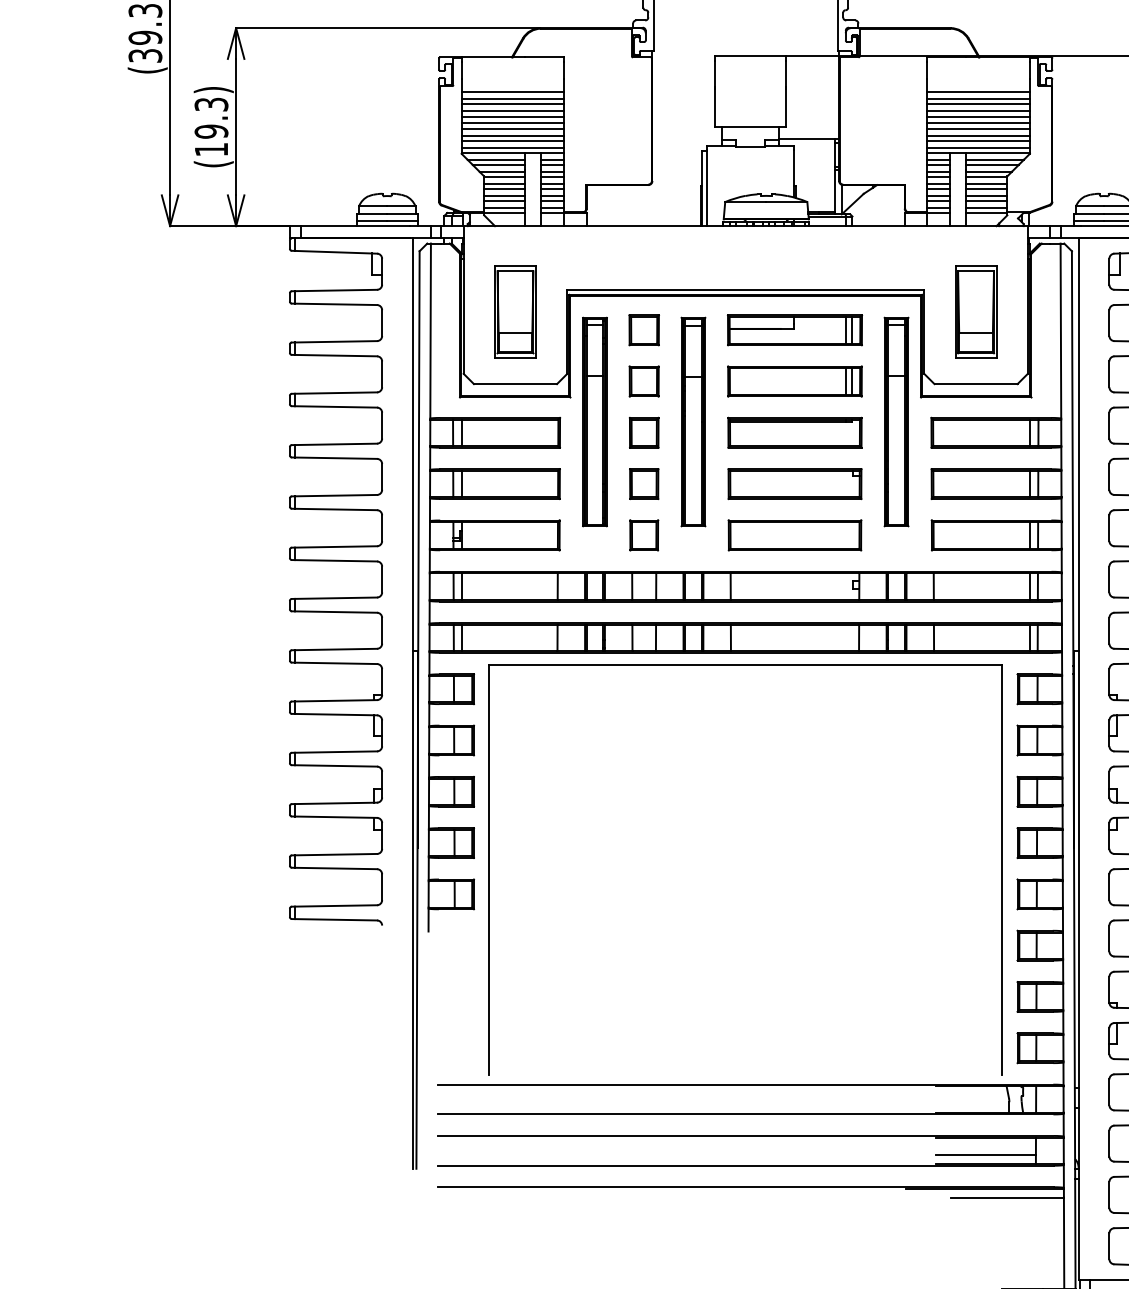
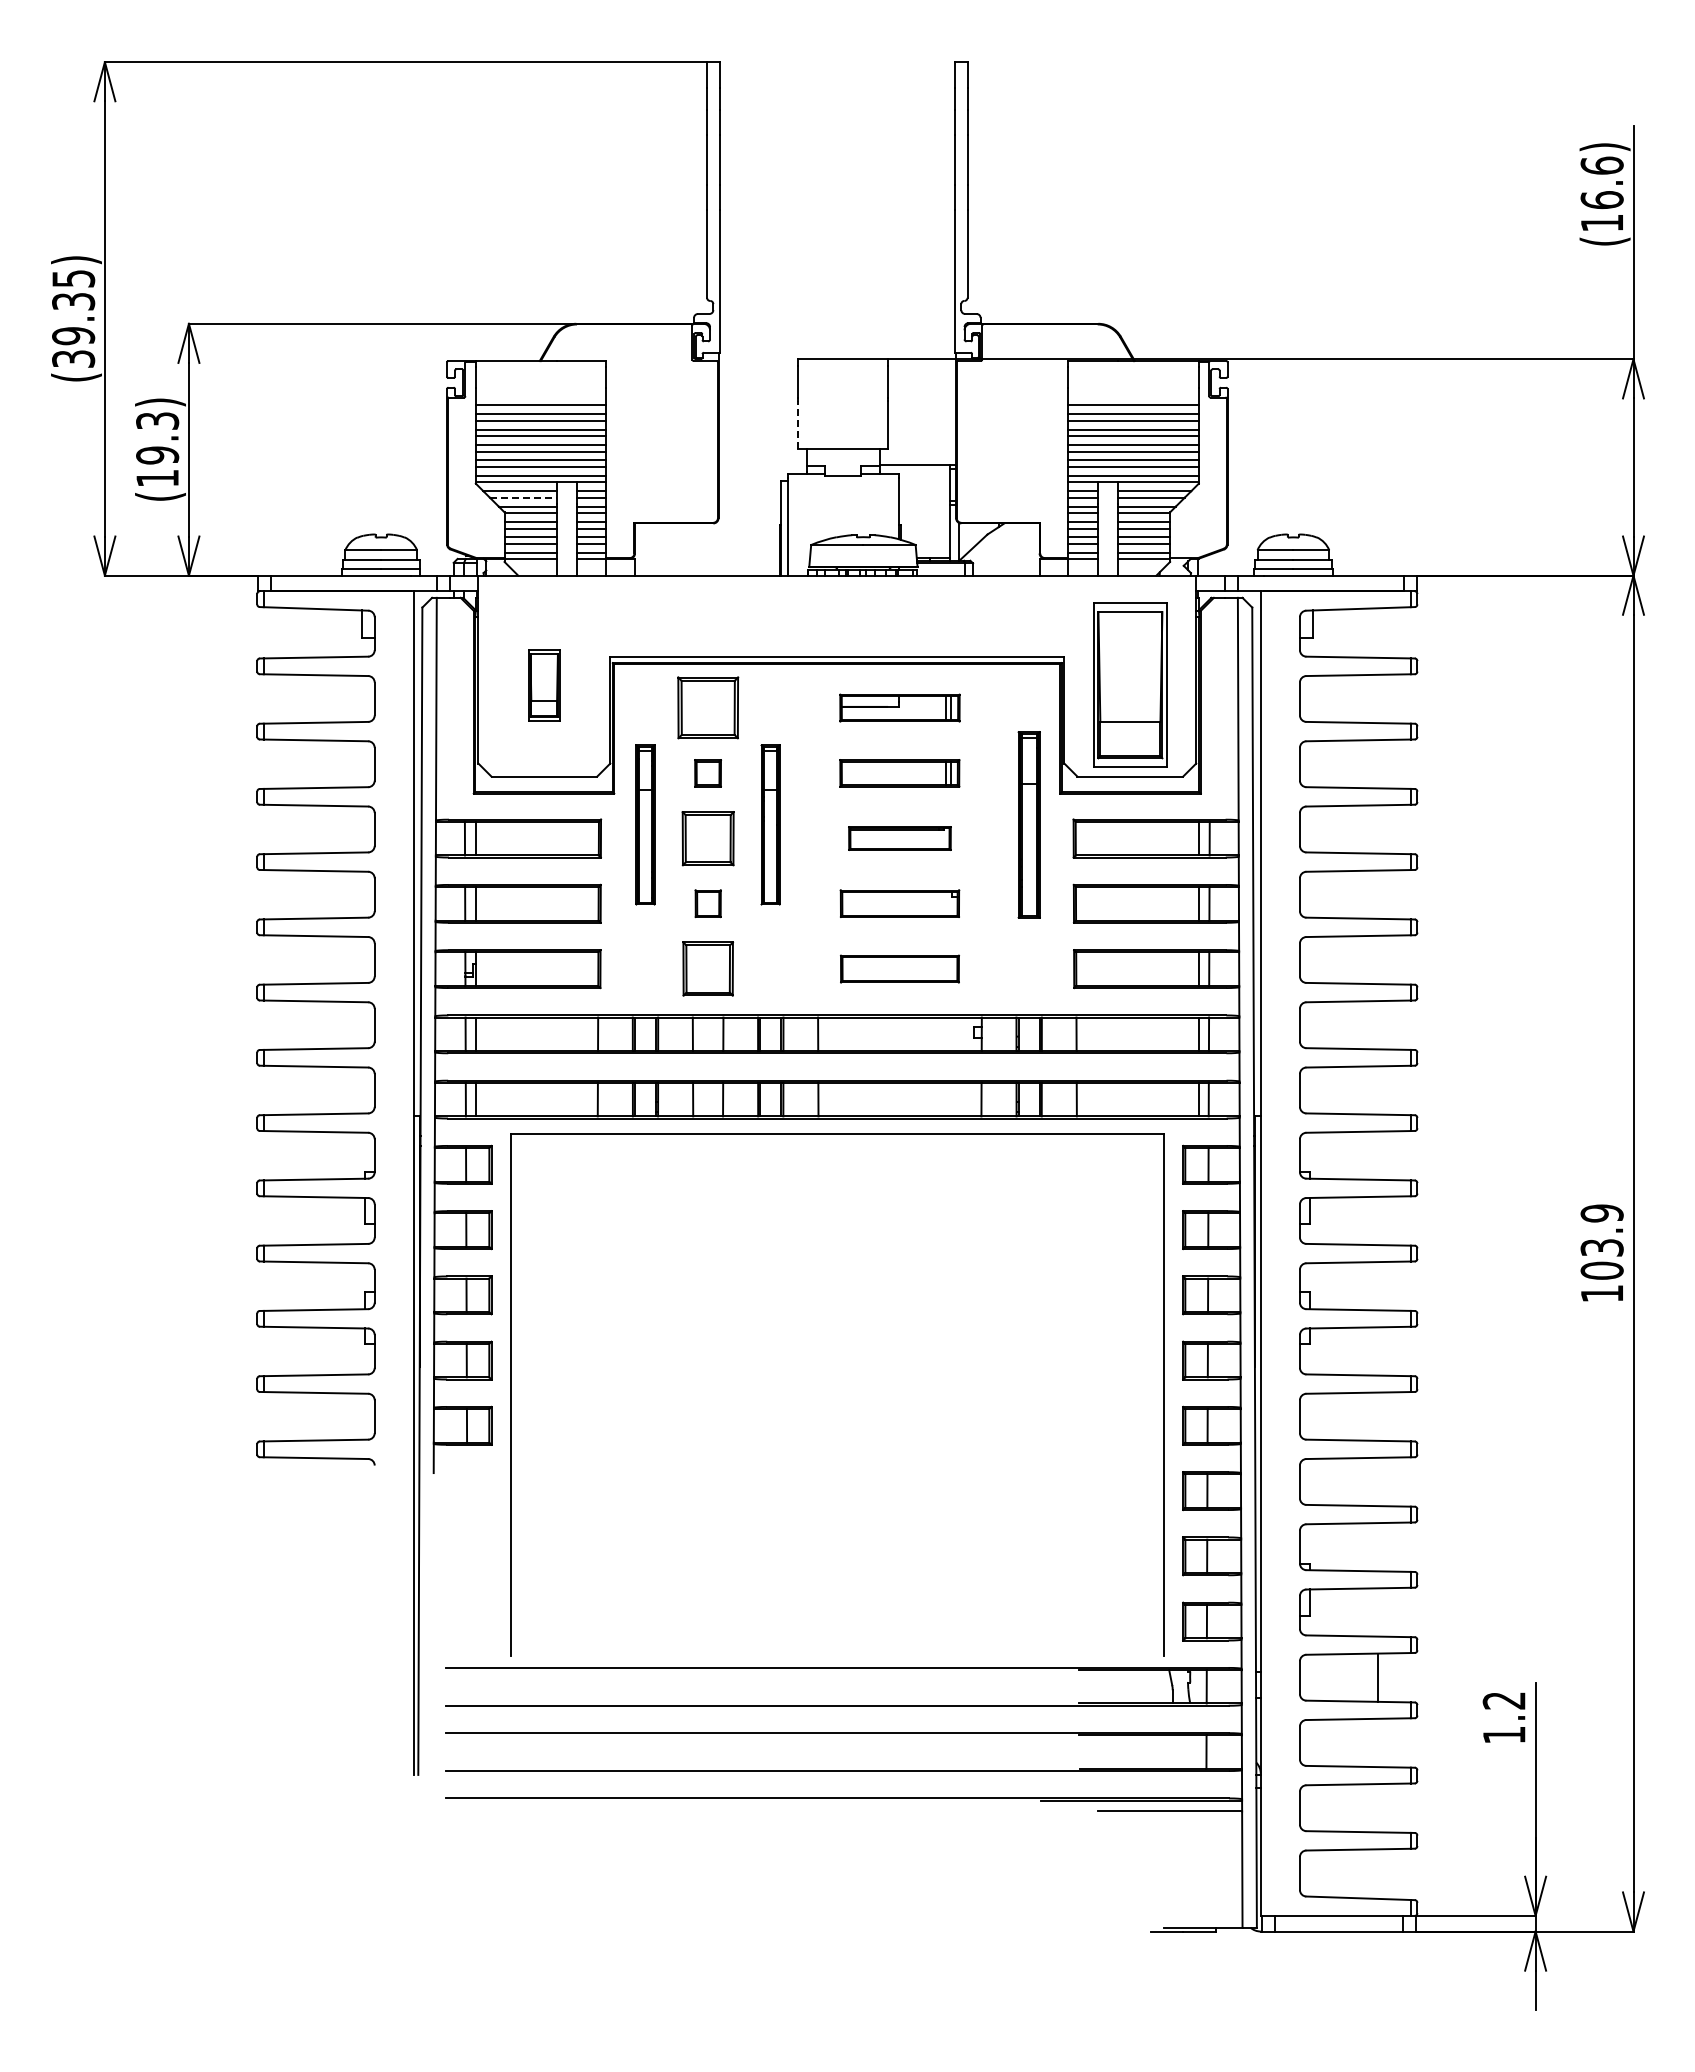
line: (715, 108) -> (798, 425), solid -> dashed
line: (499, 164) -> (523, 497), solid -> dashed
part: (514, 312) -> (543, 685), size x0.6
part: (975, 312) -> (1129, 685), size x1.4
part: (794, 329) -> (899, 707), size x0.7
part: (643, 330) -> (707, 708), size x1.6
part: (643, 381) -> (707, 773), size x0.7
part: (794, 381) -> (899, 773), size x0.7
part: (594, 421) -> (645, 824), size x0.6
part: (693, 421) -> (770, 824), size x0.6
part: (896, 421) -> (1029, 824), size x0.7
part: (643, 432) -> (707, 838), size x1.4
part: (794, 432) -> (899, 838), size x0.6
part: (644, 483) -> (708, 903), size x0.7
part: (794, 483) -> (899, 903), size x0.7
part: (794, 534) -> (899, 968), size x0.7
part: (643, 535) -> (707, 969), size x1.4
line: (985, 1155) -> (1142, 1757), removed

